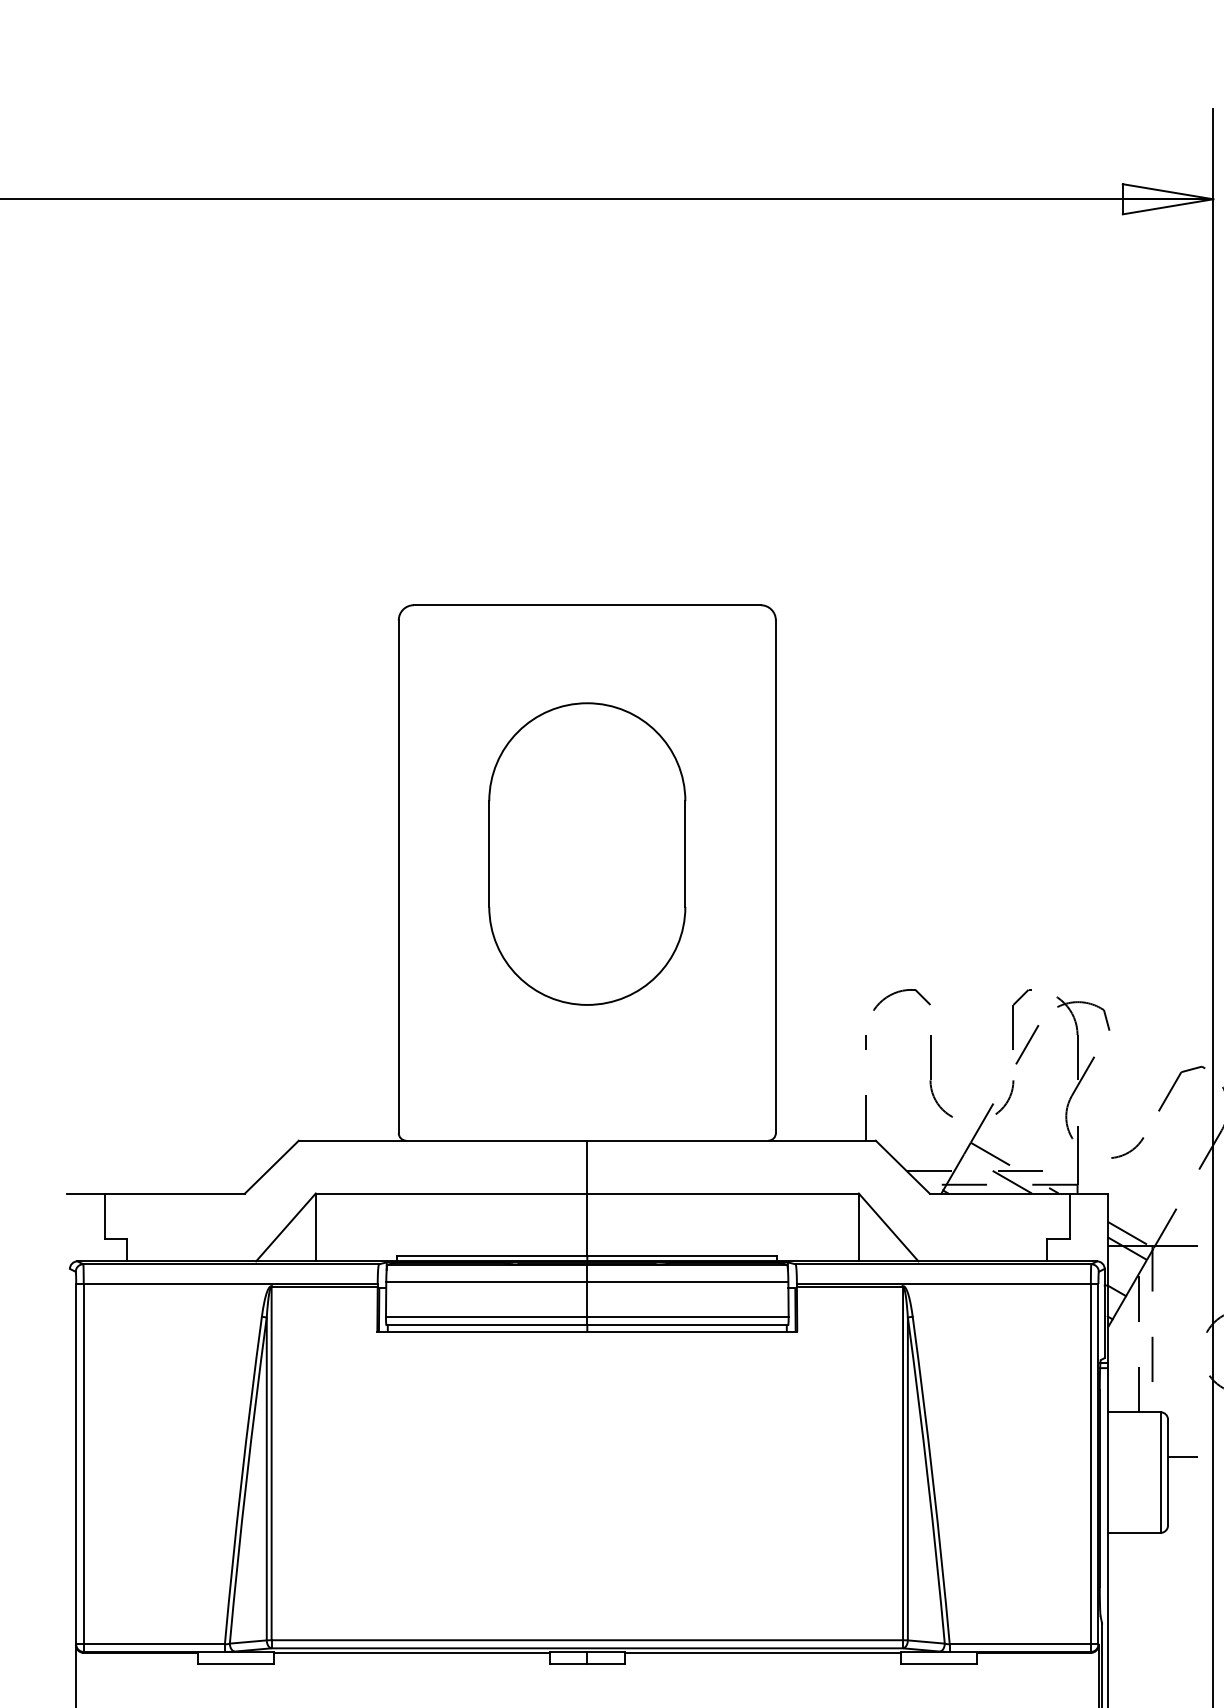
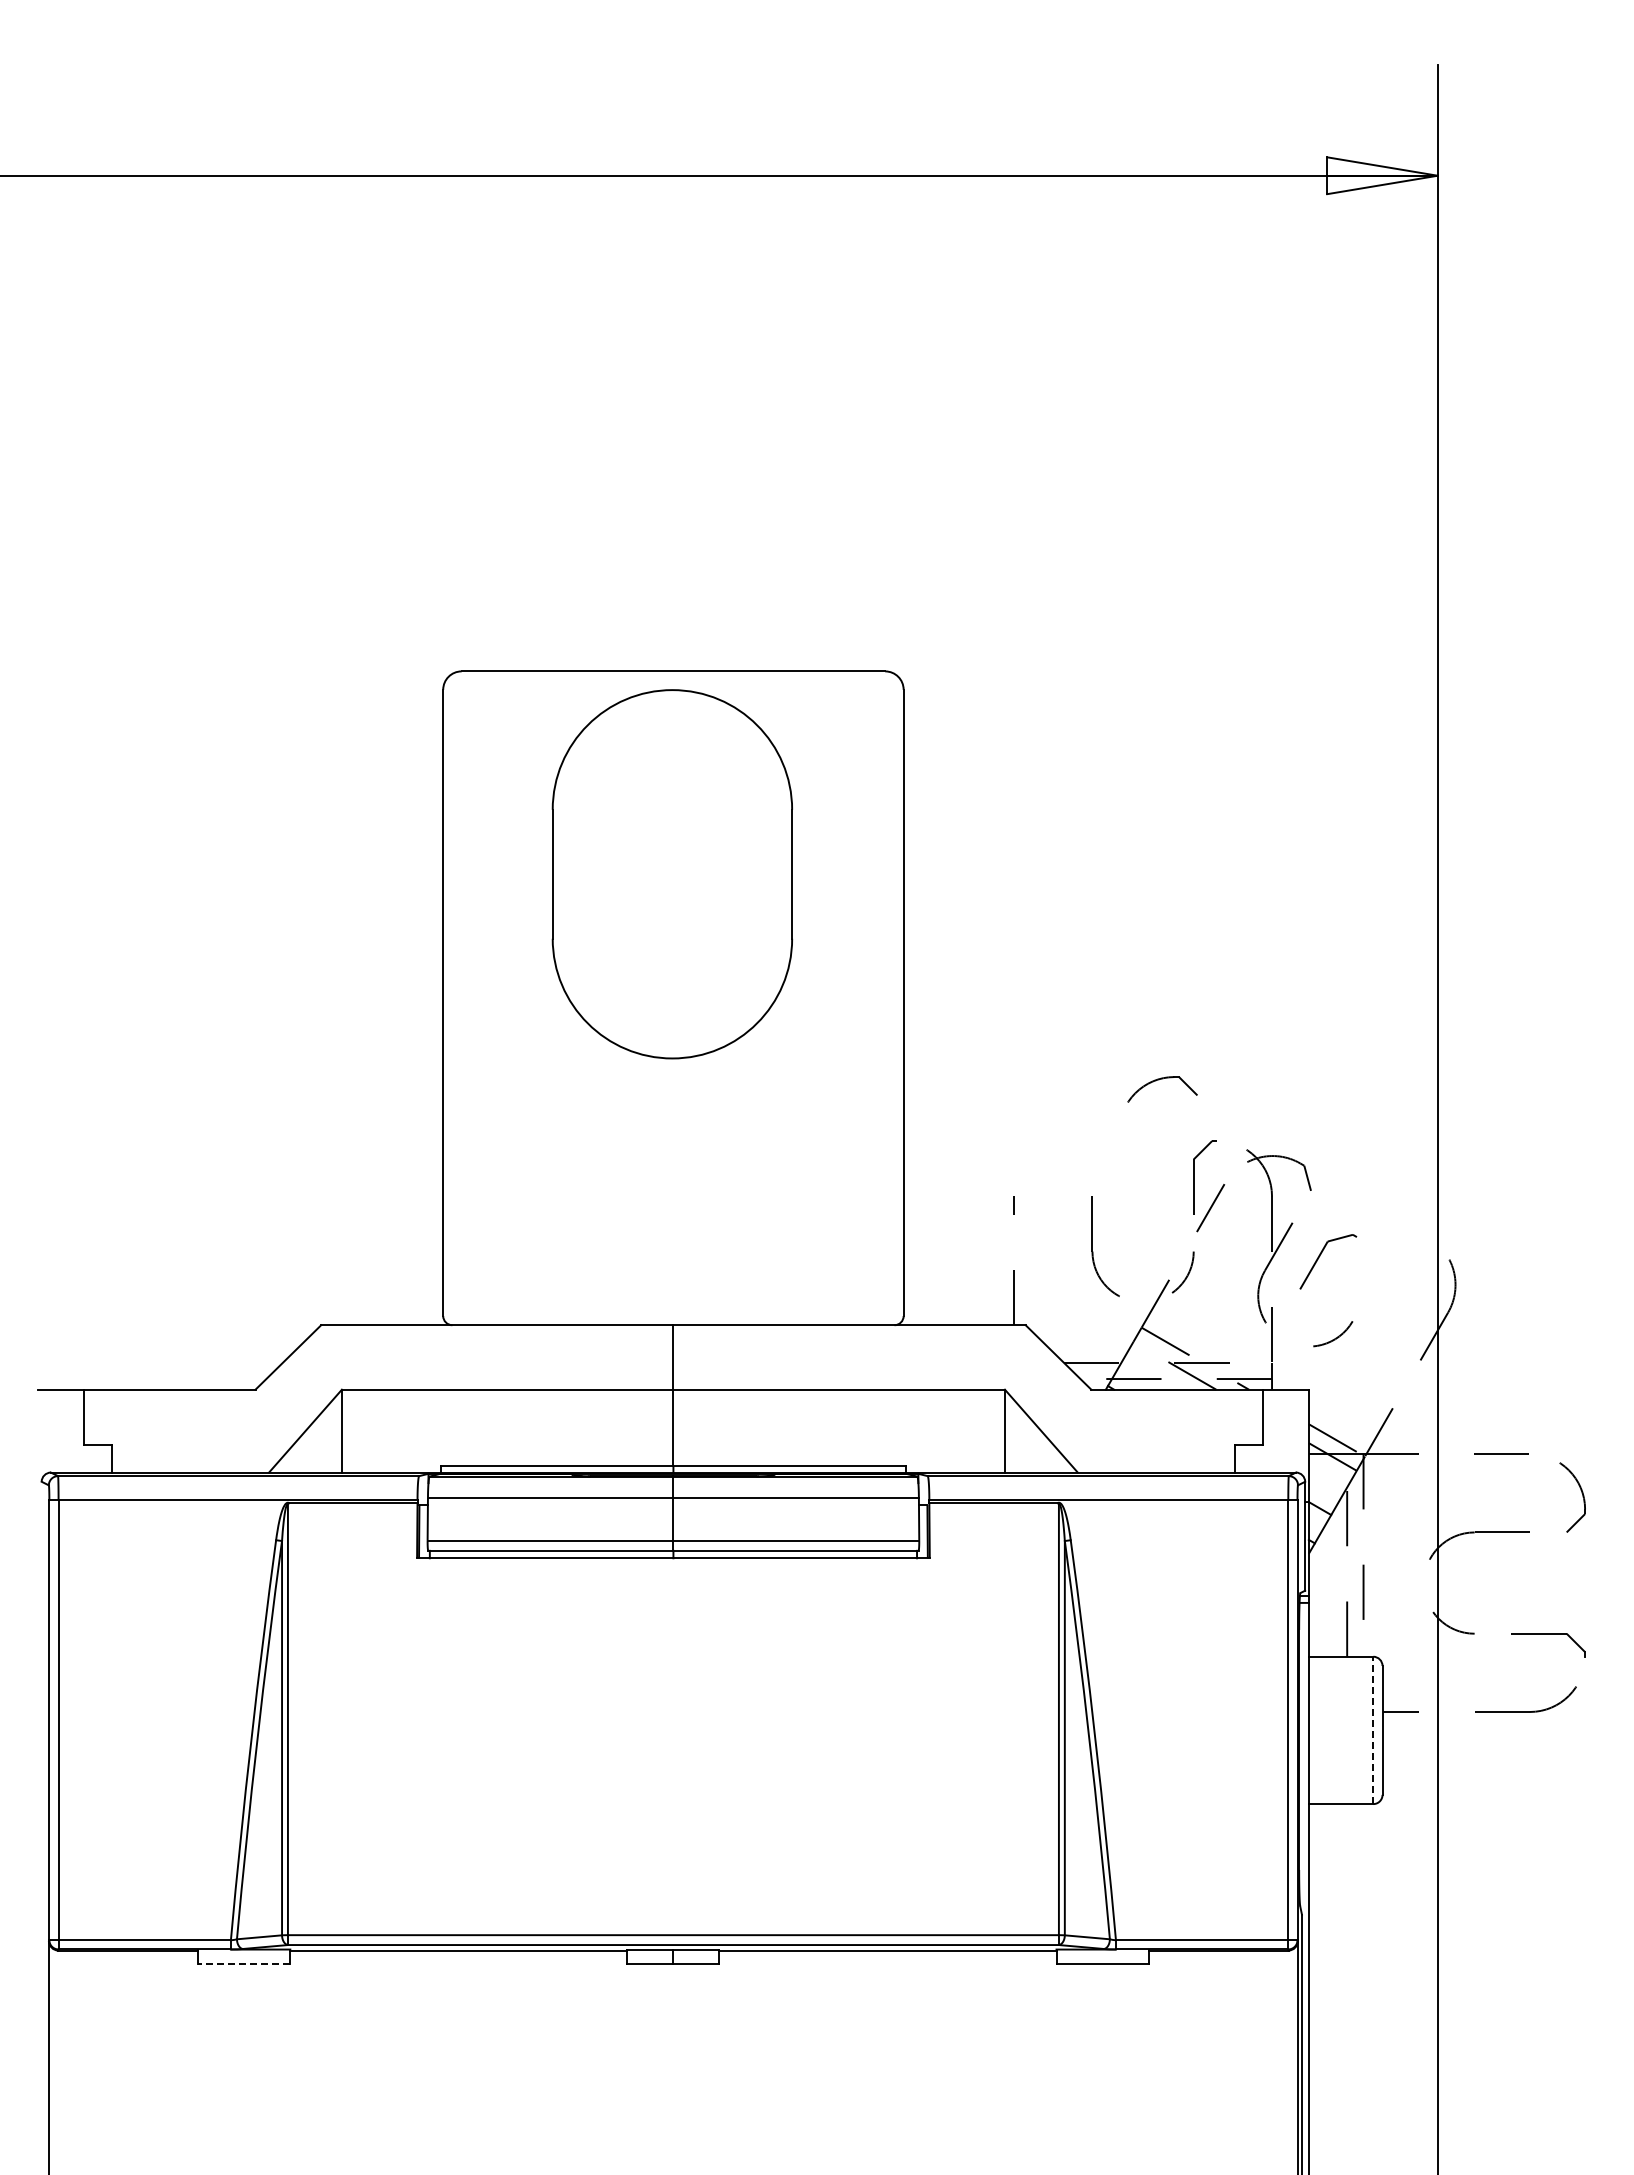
part: (586, 854) -> (671, 874), moved
part: (899, 992) -> (1159, 1080), moved
part: (1175, 1084) -> (1320, 1256), moved
line: (1160, 1472) -> (1373, 1730), solid -> dashed
line: (235, 1663) -> (243, 1963), solid -> dashed

